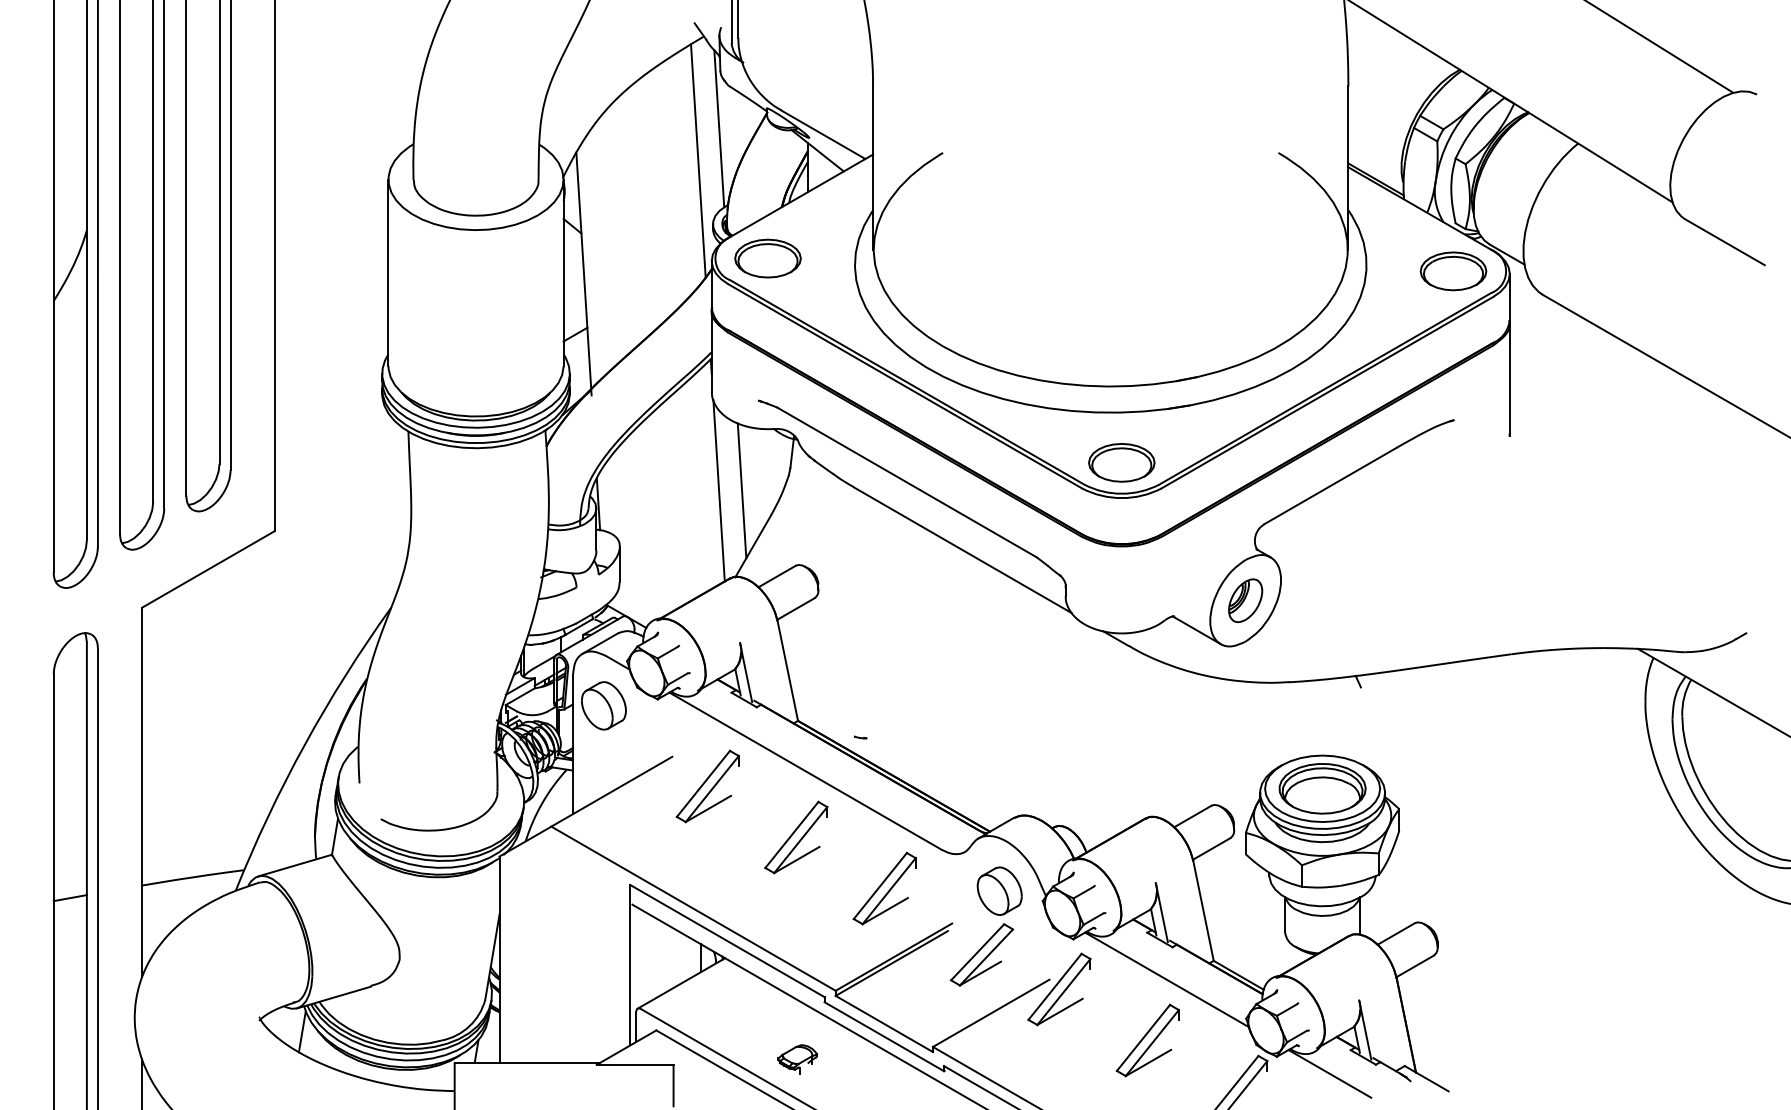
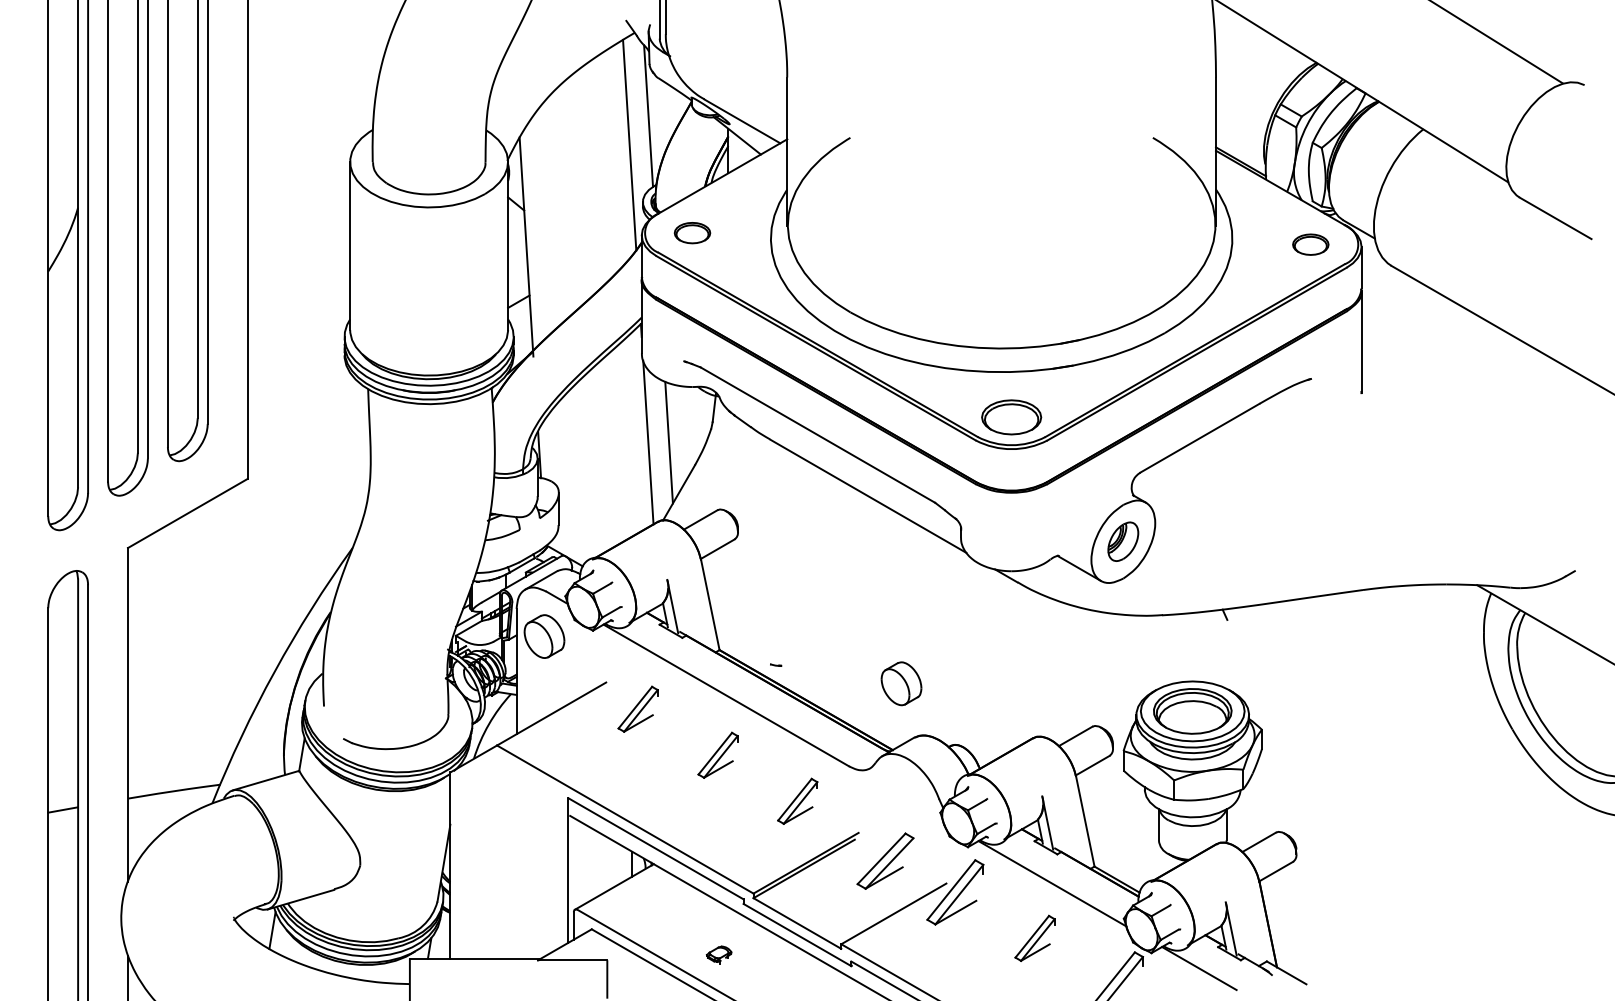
part: (767, 258) -> (692, 233), size x0.6
part: (1453, 271) -> (1310, 244), size x0.6
part: (707, 786) -> (637, 709), size x0.7
part: (796, 837) -> (718, 755), size x0.7
part: (884, 888) -> (797, 801), size x0.7
part: (999, 890) -> (901, 683), moved
part: (1147, 1040) -> (1034, 938), size x0.7
part: (797, 1059) -> (719, 955), size x0.7

